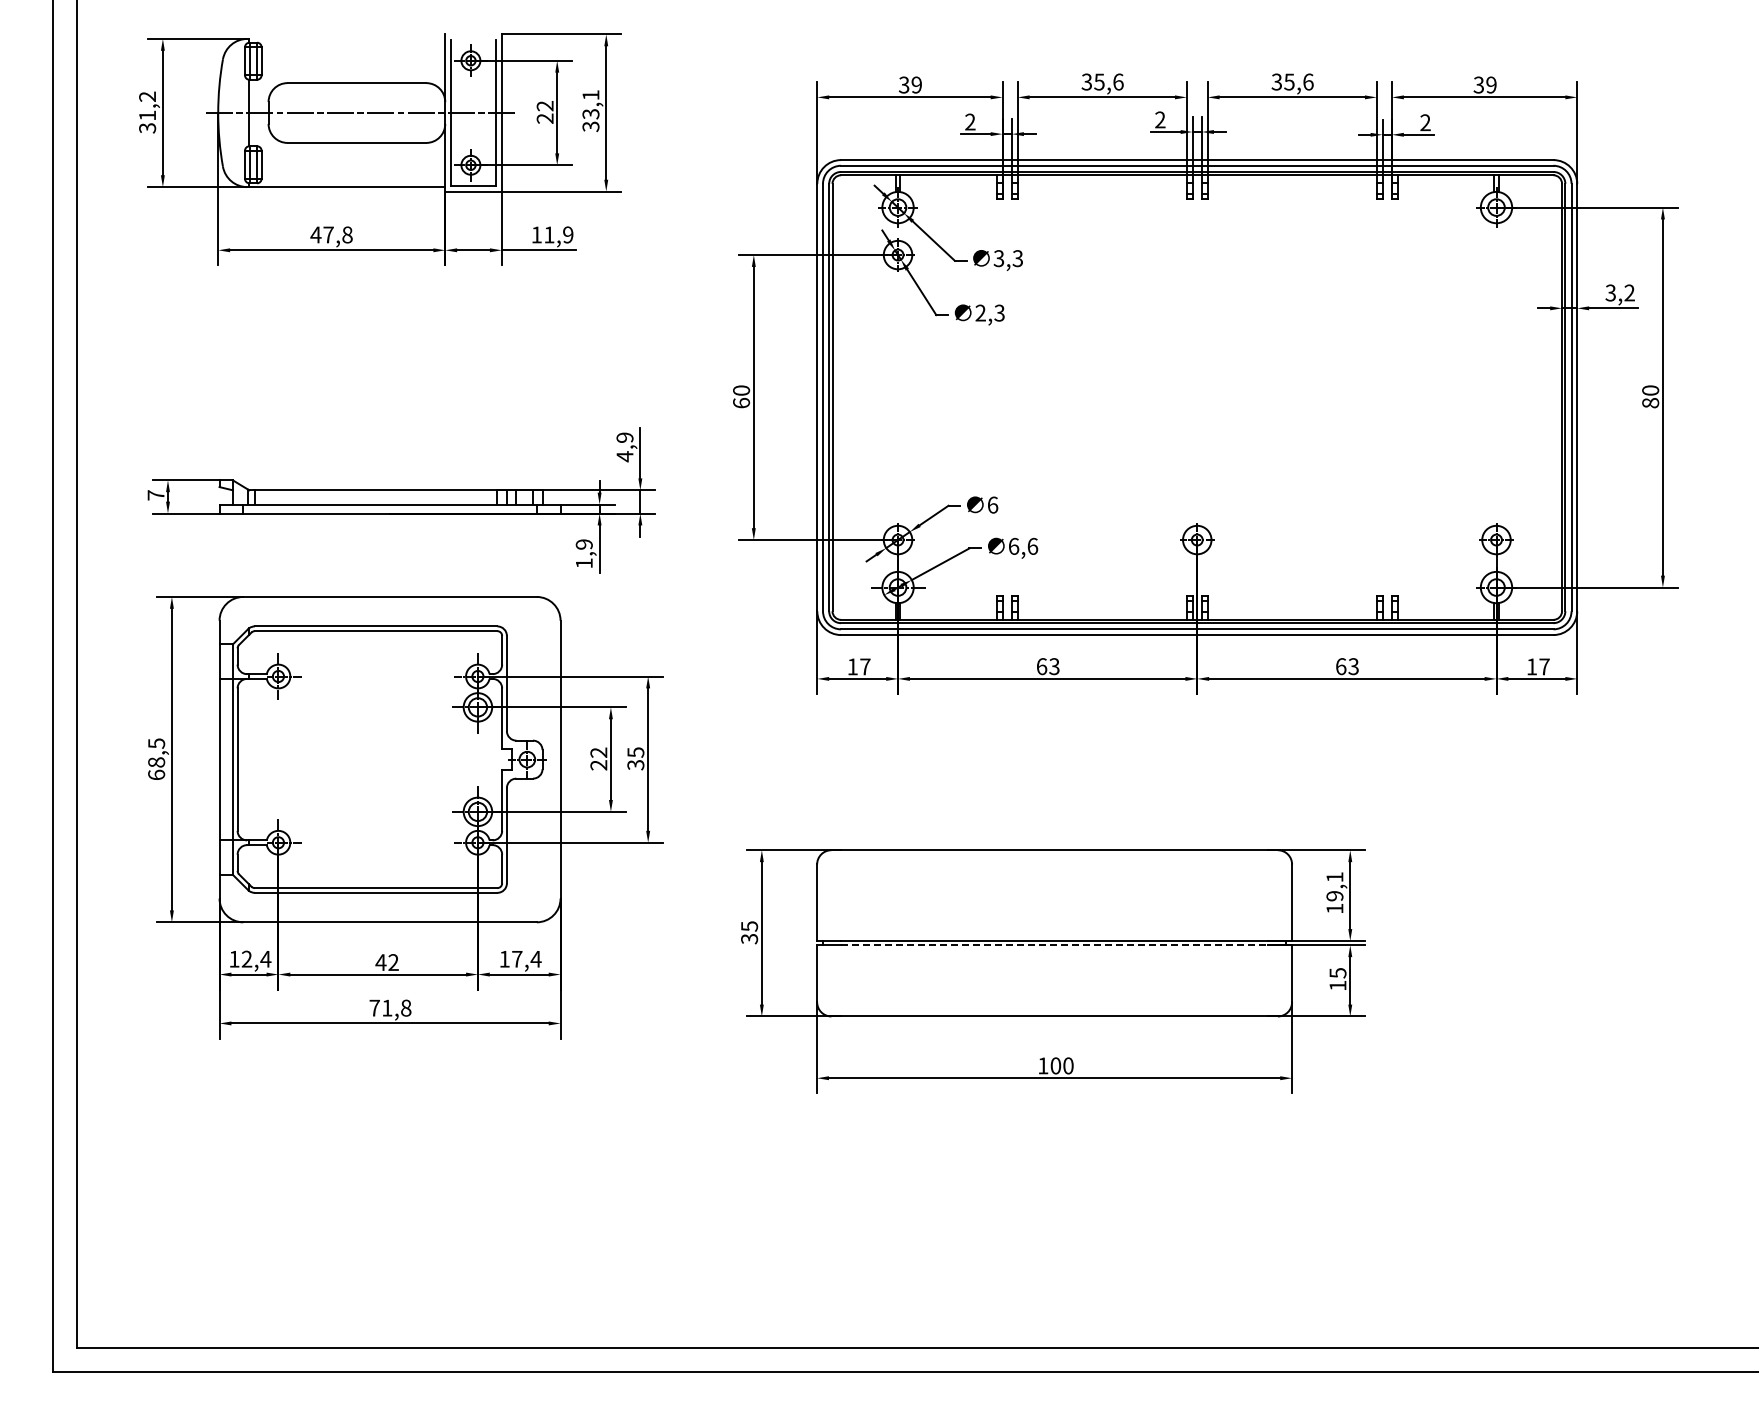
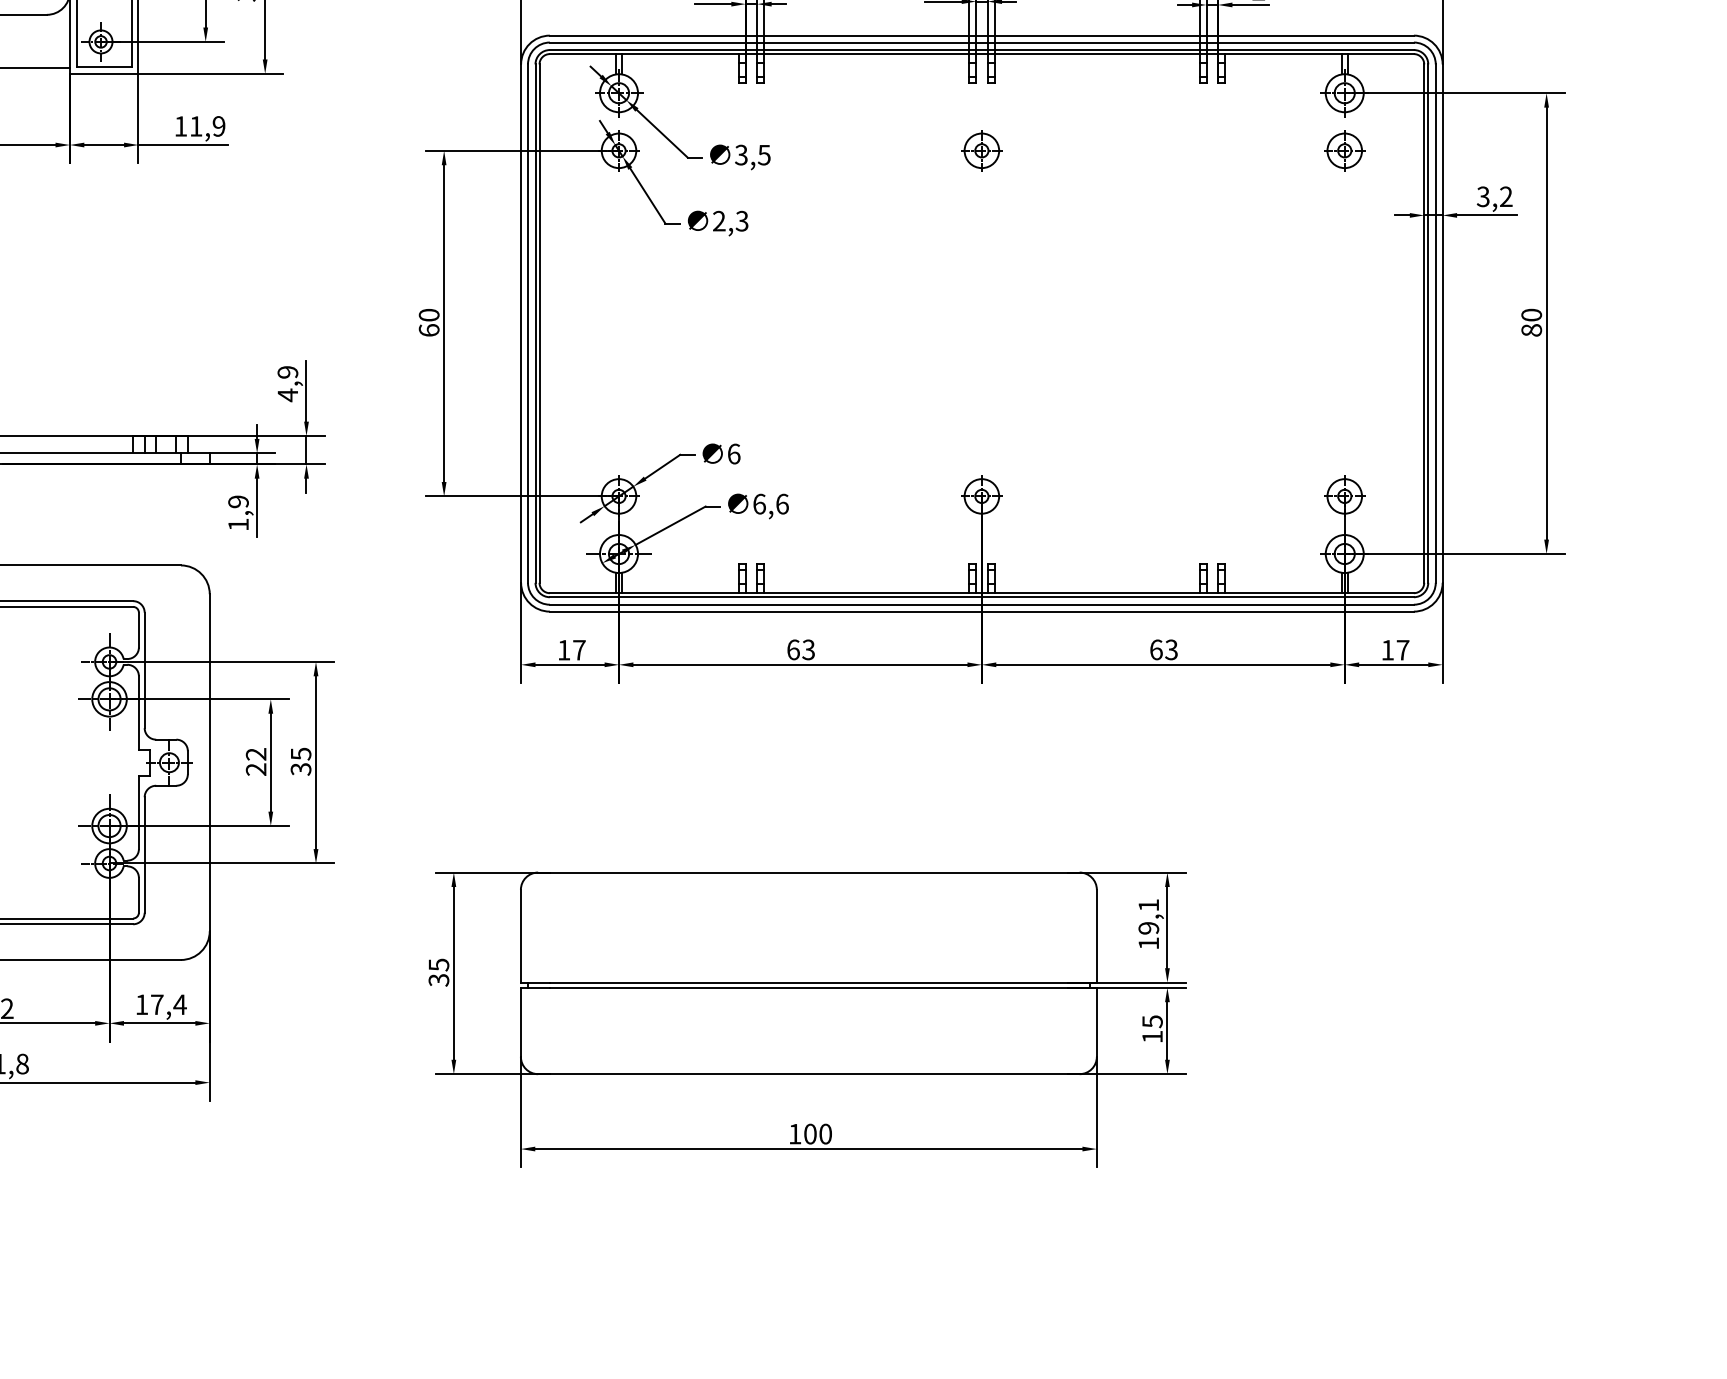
part: (1197, 254) -> (982, 150), added
part: (1496, 254) -> (1344, 150), added
text: (1018, 258) -> (765, 154), 3,3 -> 3,5
line: (1054, 945) -> (808, 988), dashed -> solid

